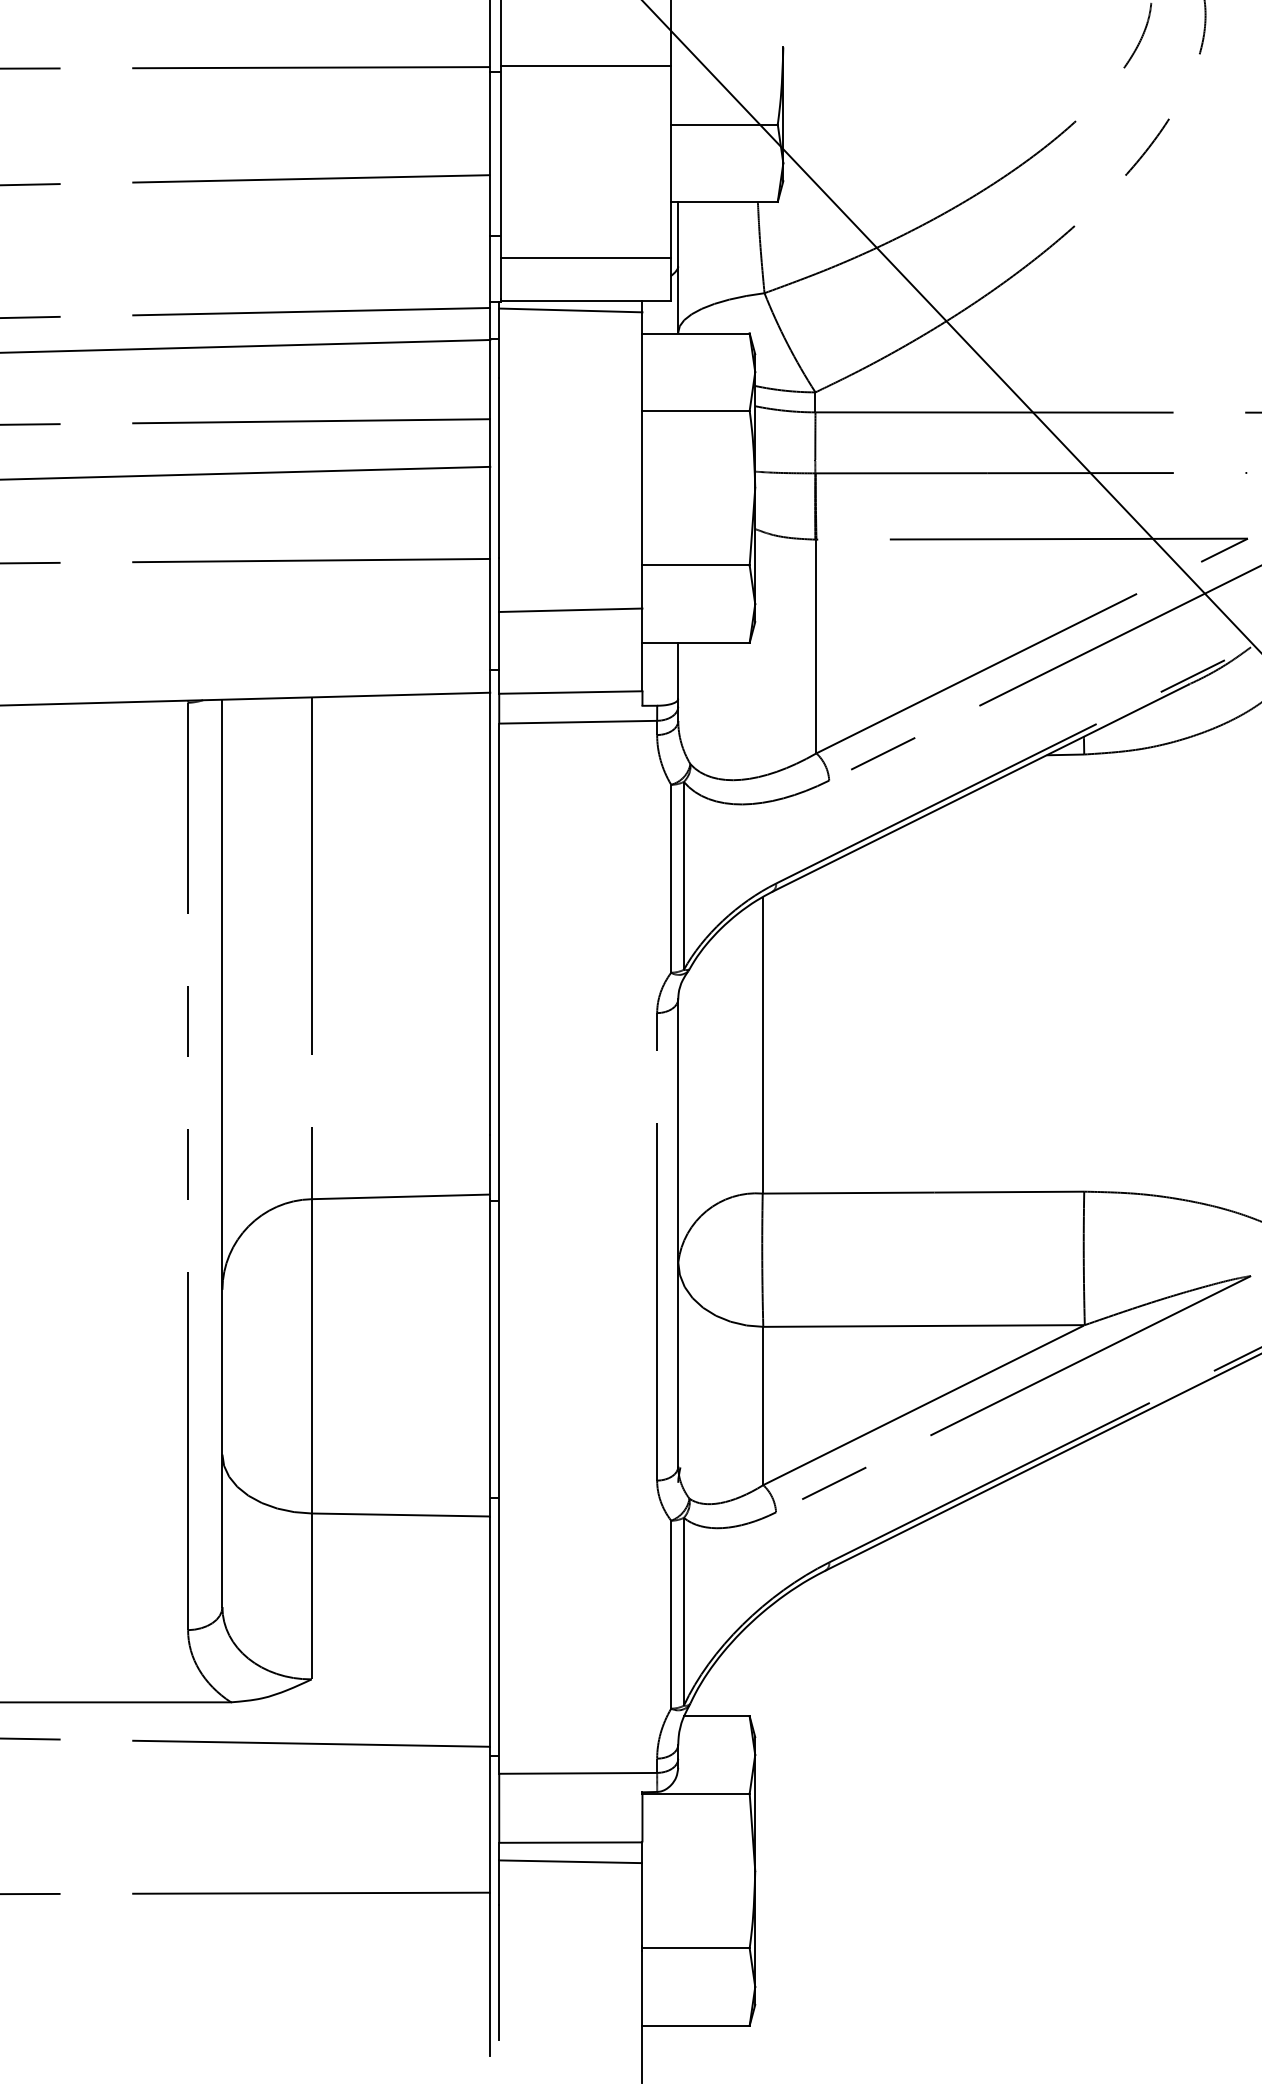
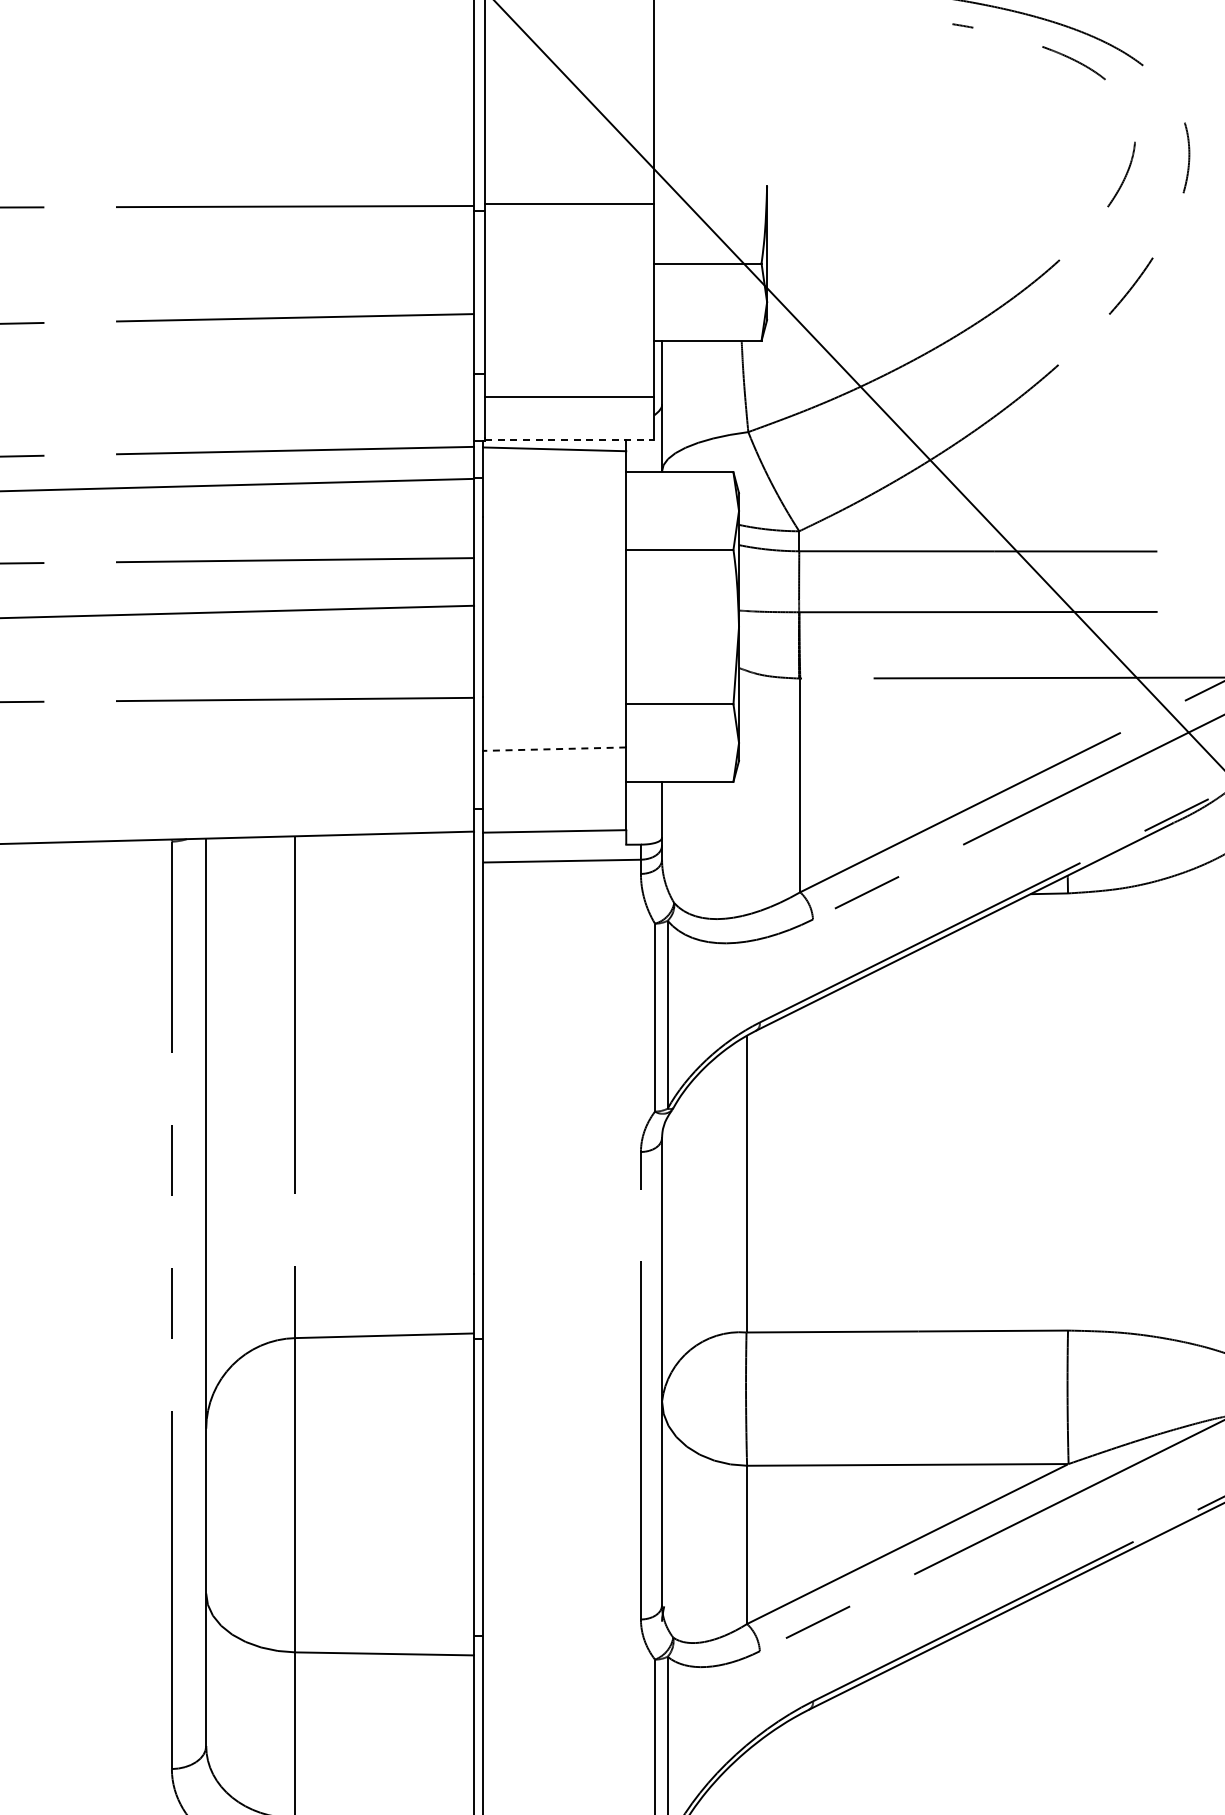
line: (585, 300) -> (569, 439), solid -> dashed
line: (570, 610) -> (554, 749), solid -> dashed

